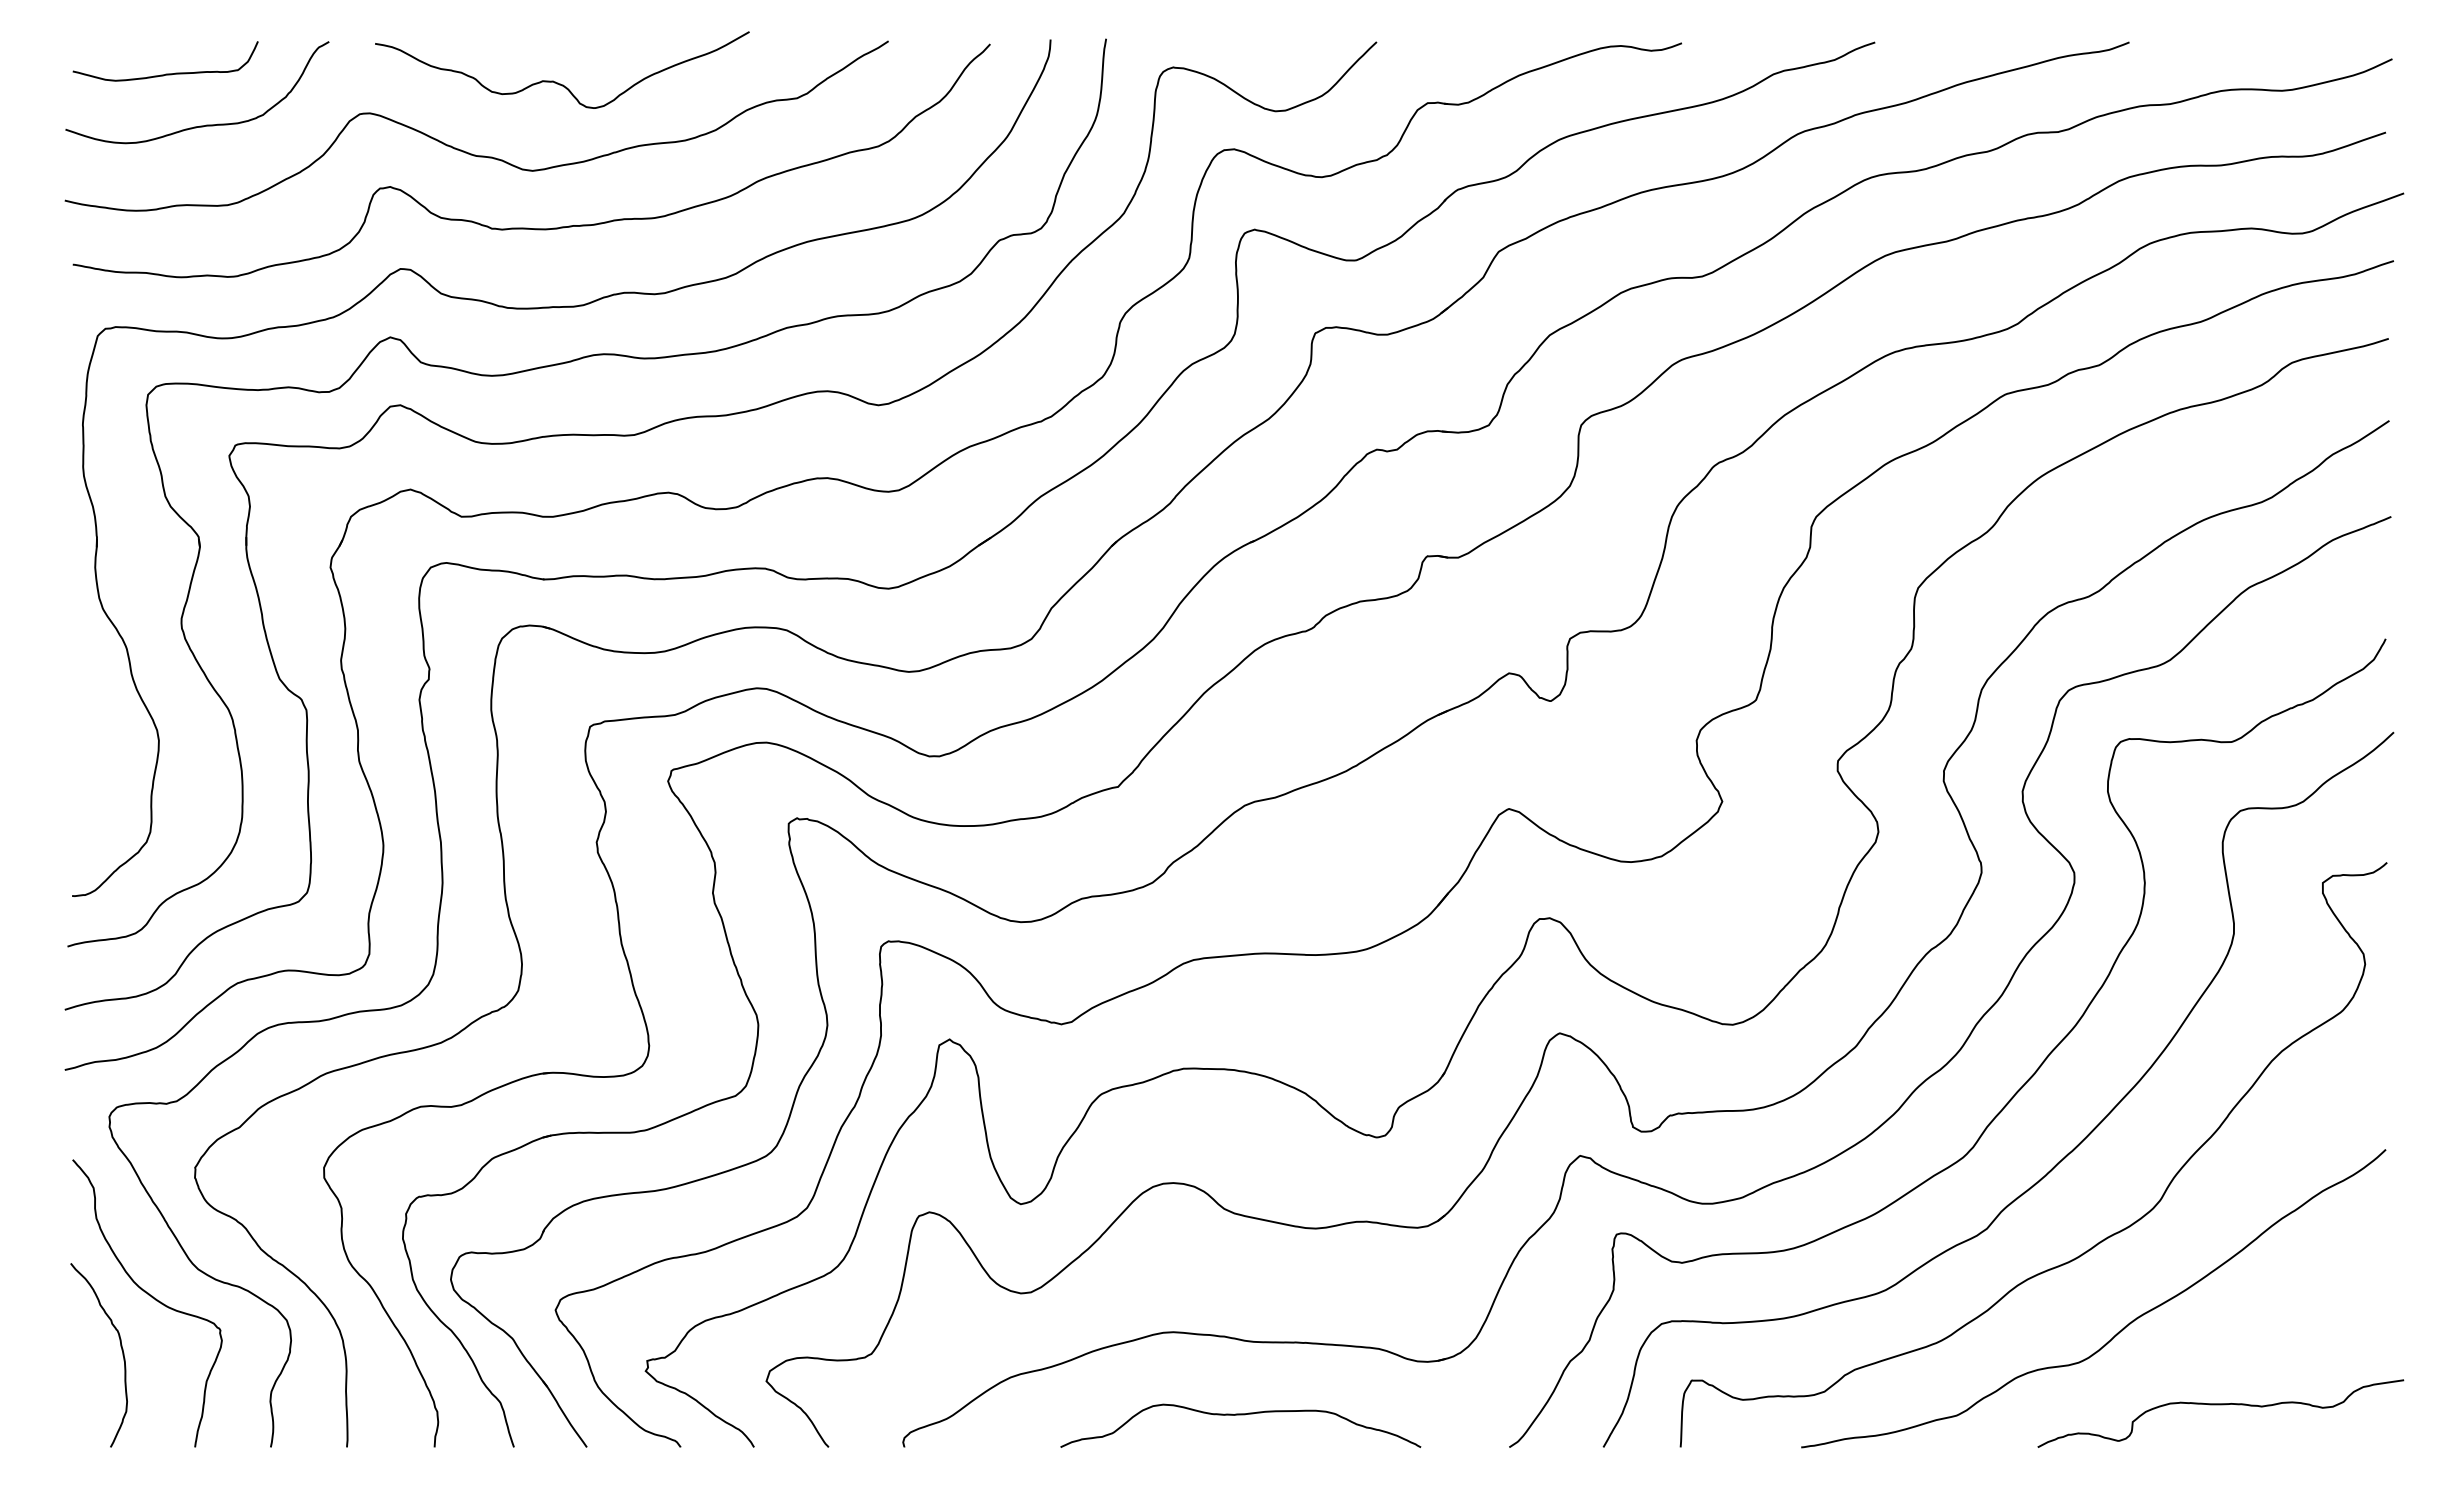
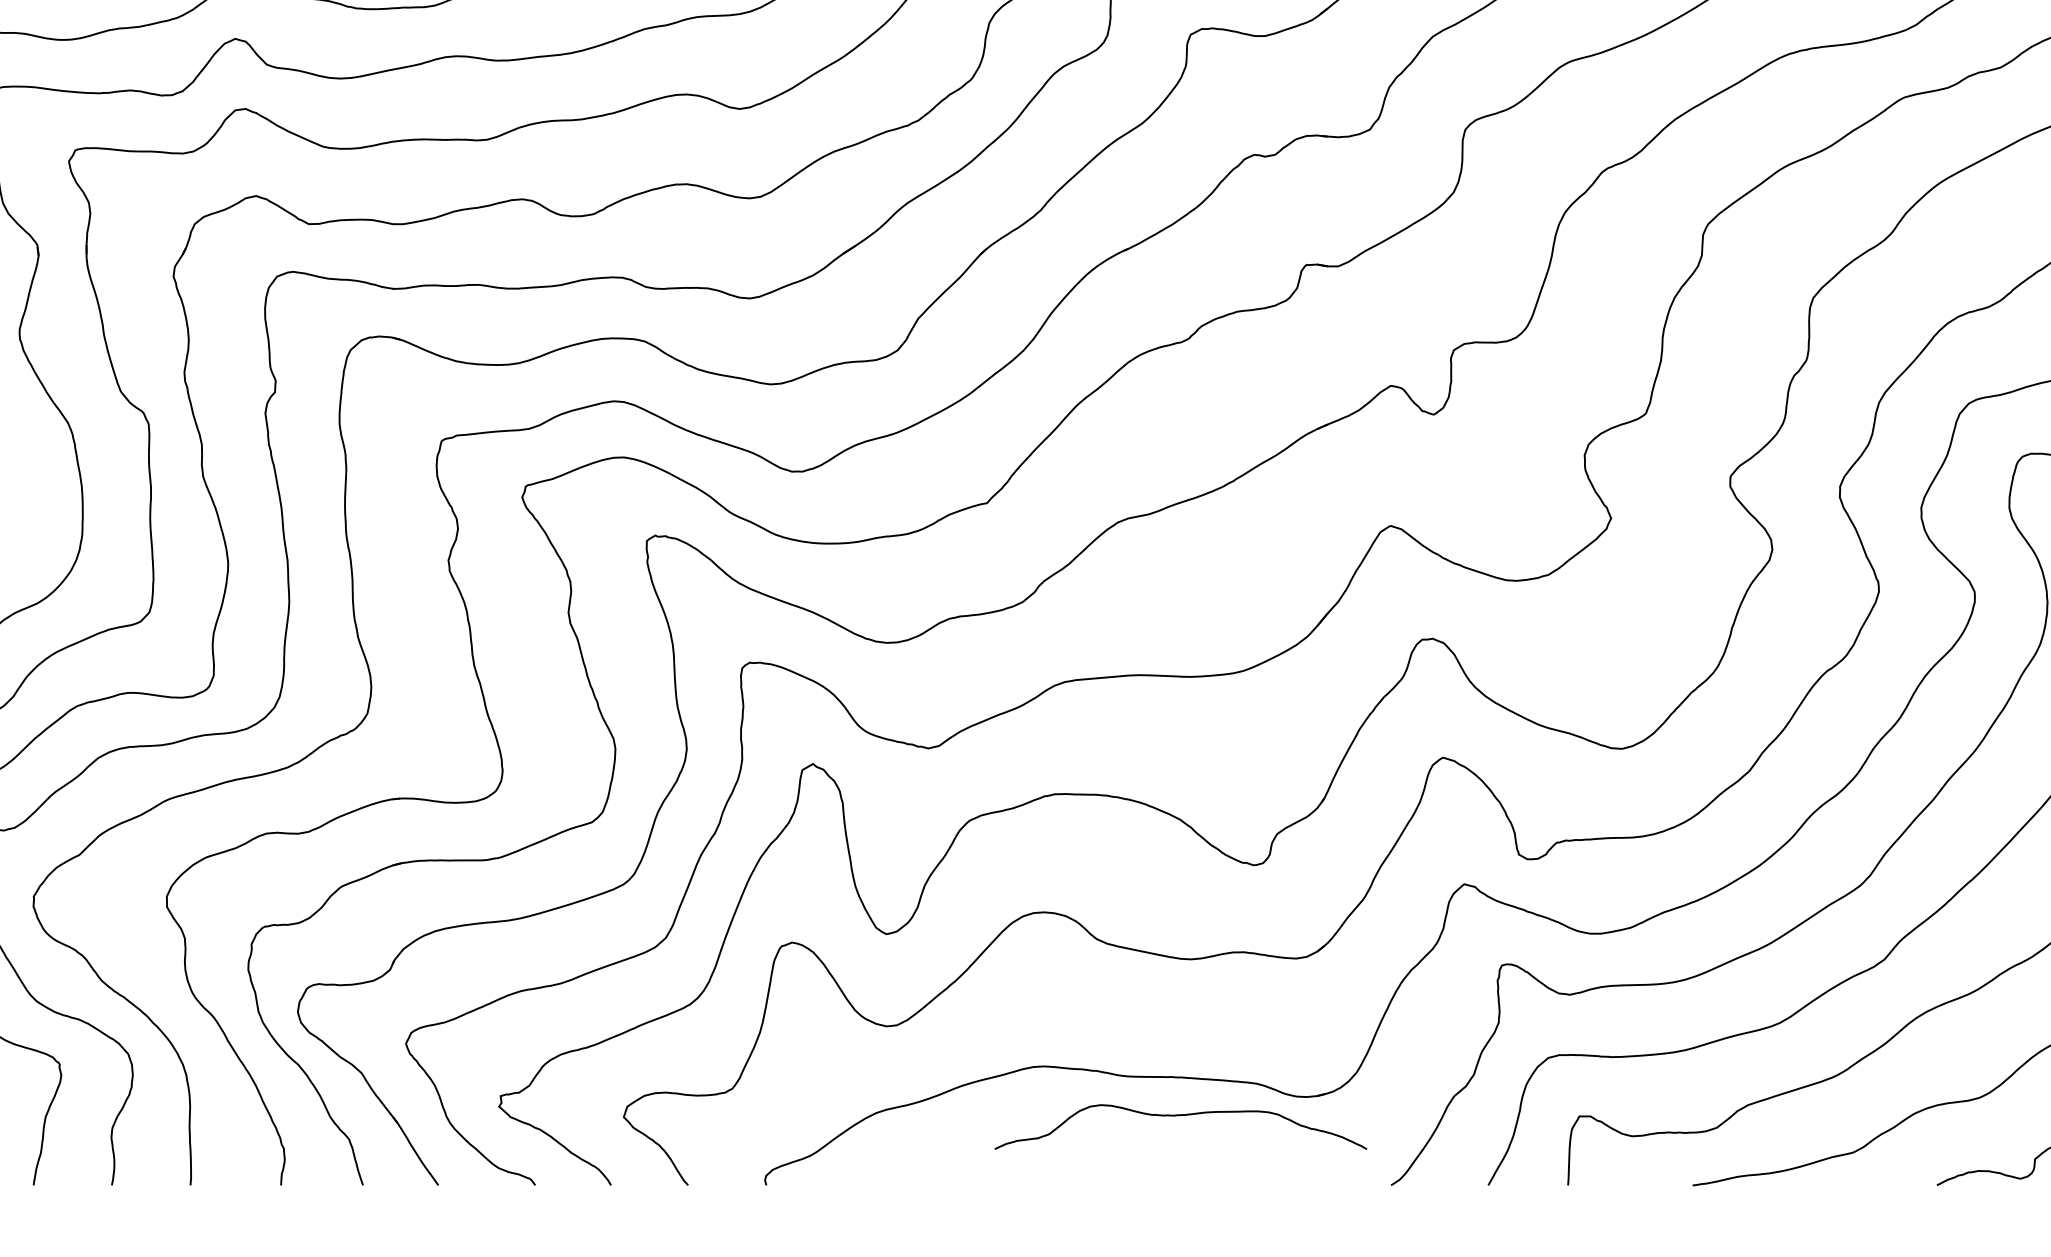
curve: (1240, 1415) -> (1180, 1116), moved

